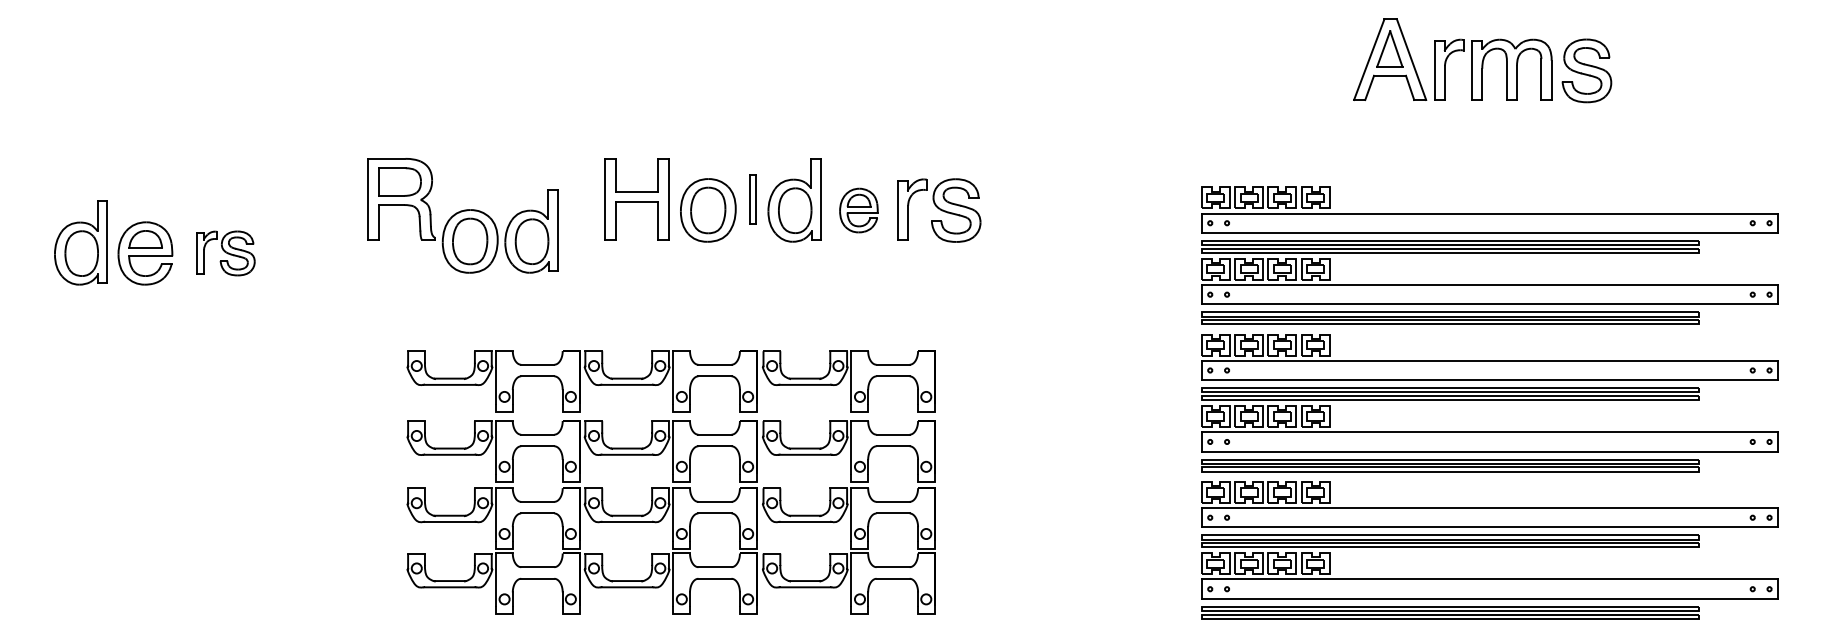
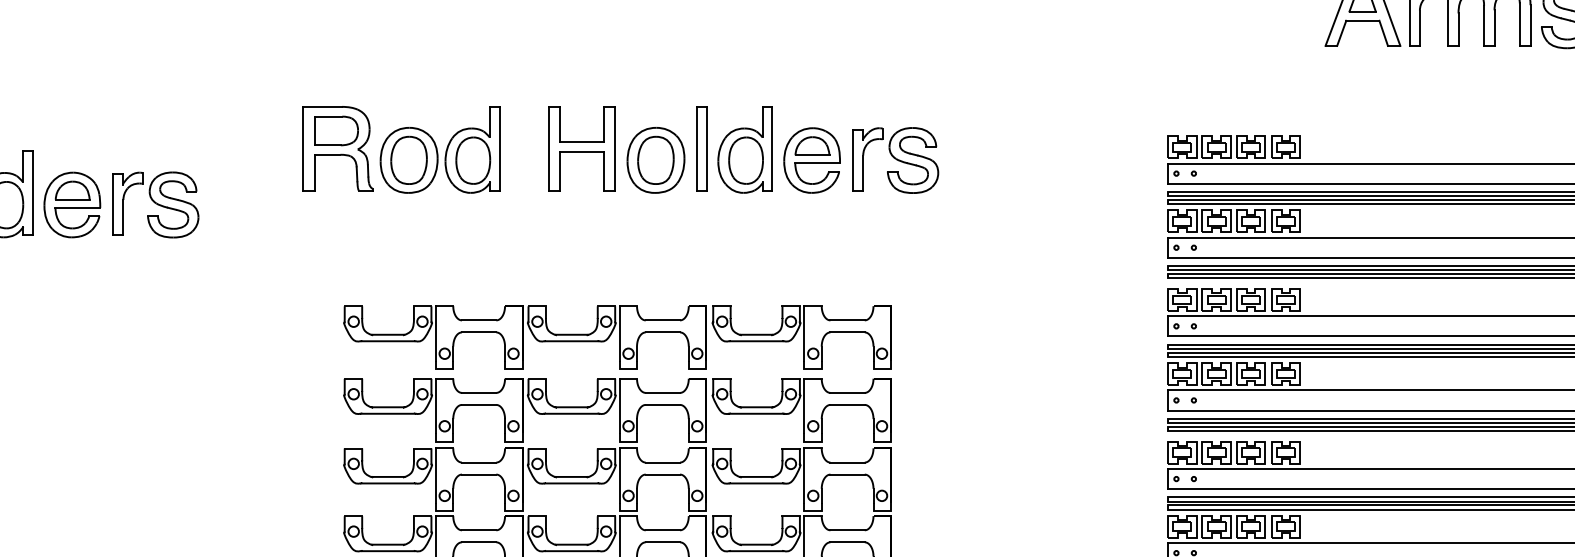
part: (752, 199) -> (701, 149), size x1.67
part: (858, 210) -> (811, 160), size x1.43
part: (499, 231) -> (439, 150), moved
part: (225, 253) -> (155, 205), size x1.43

